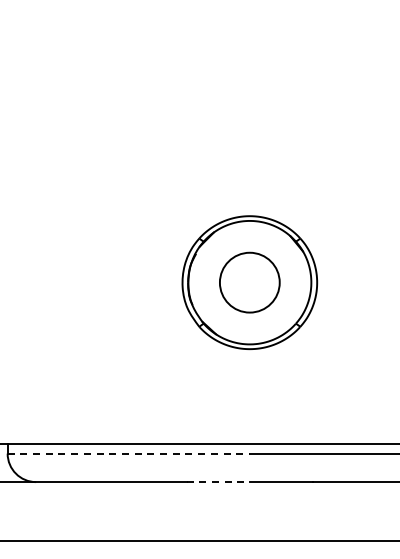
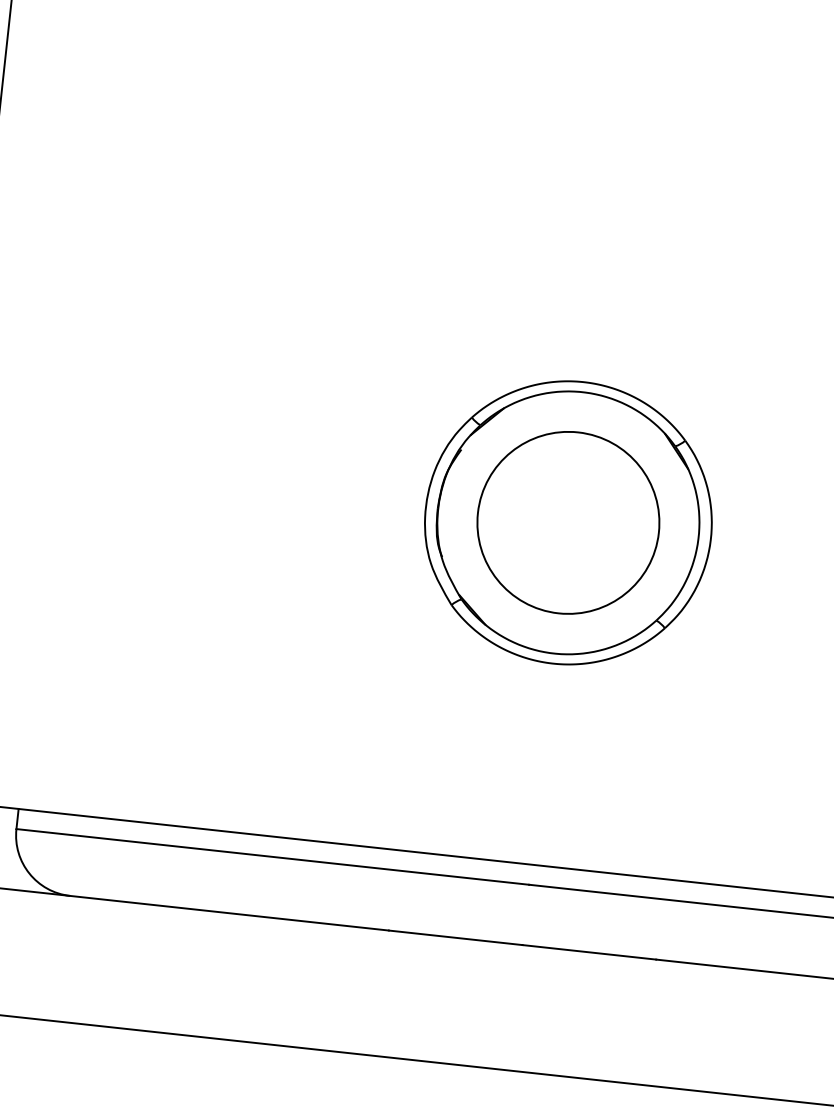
circle: (249, 282) -> (567, 522), size x1.43
line: (129, 453) -> (274, 856), dashed -> solid
line: (218, 482) -> (456, 938), dashed -> solid

